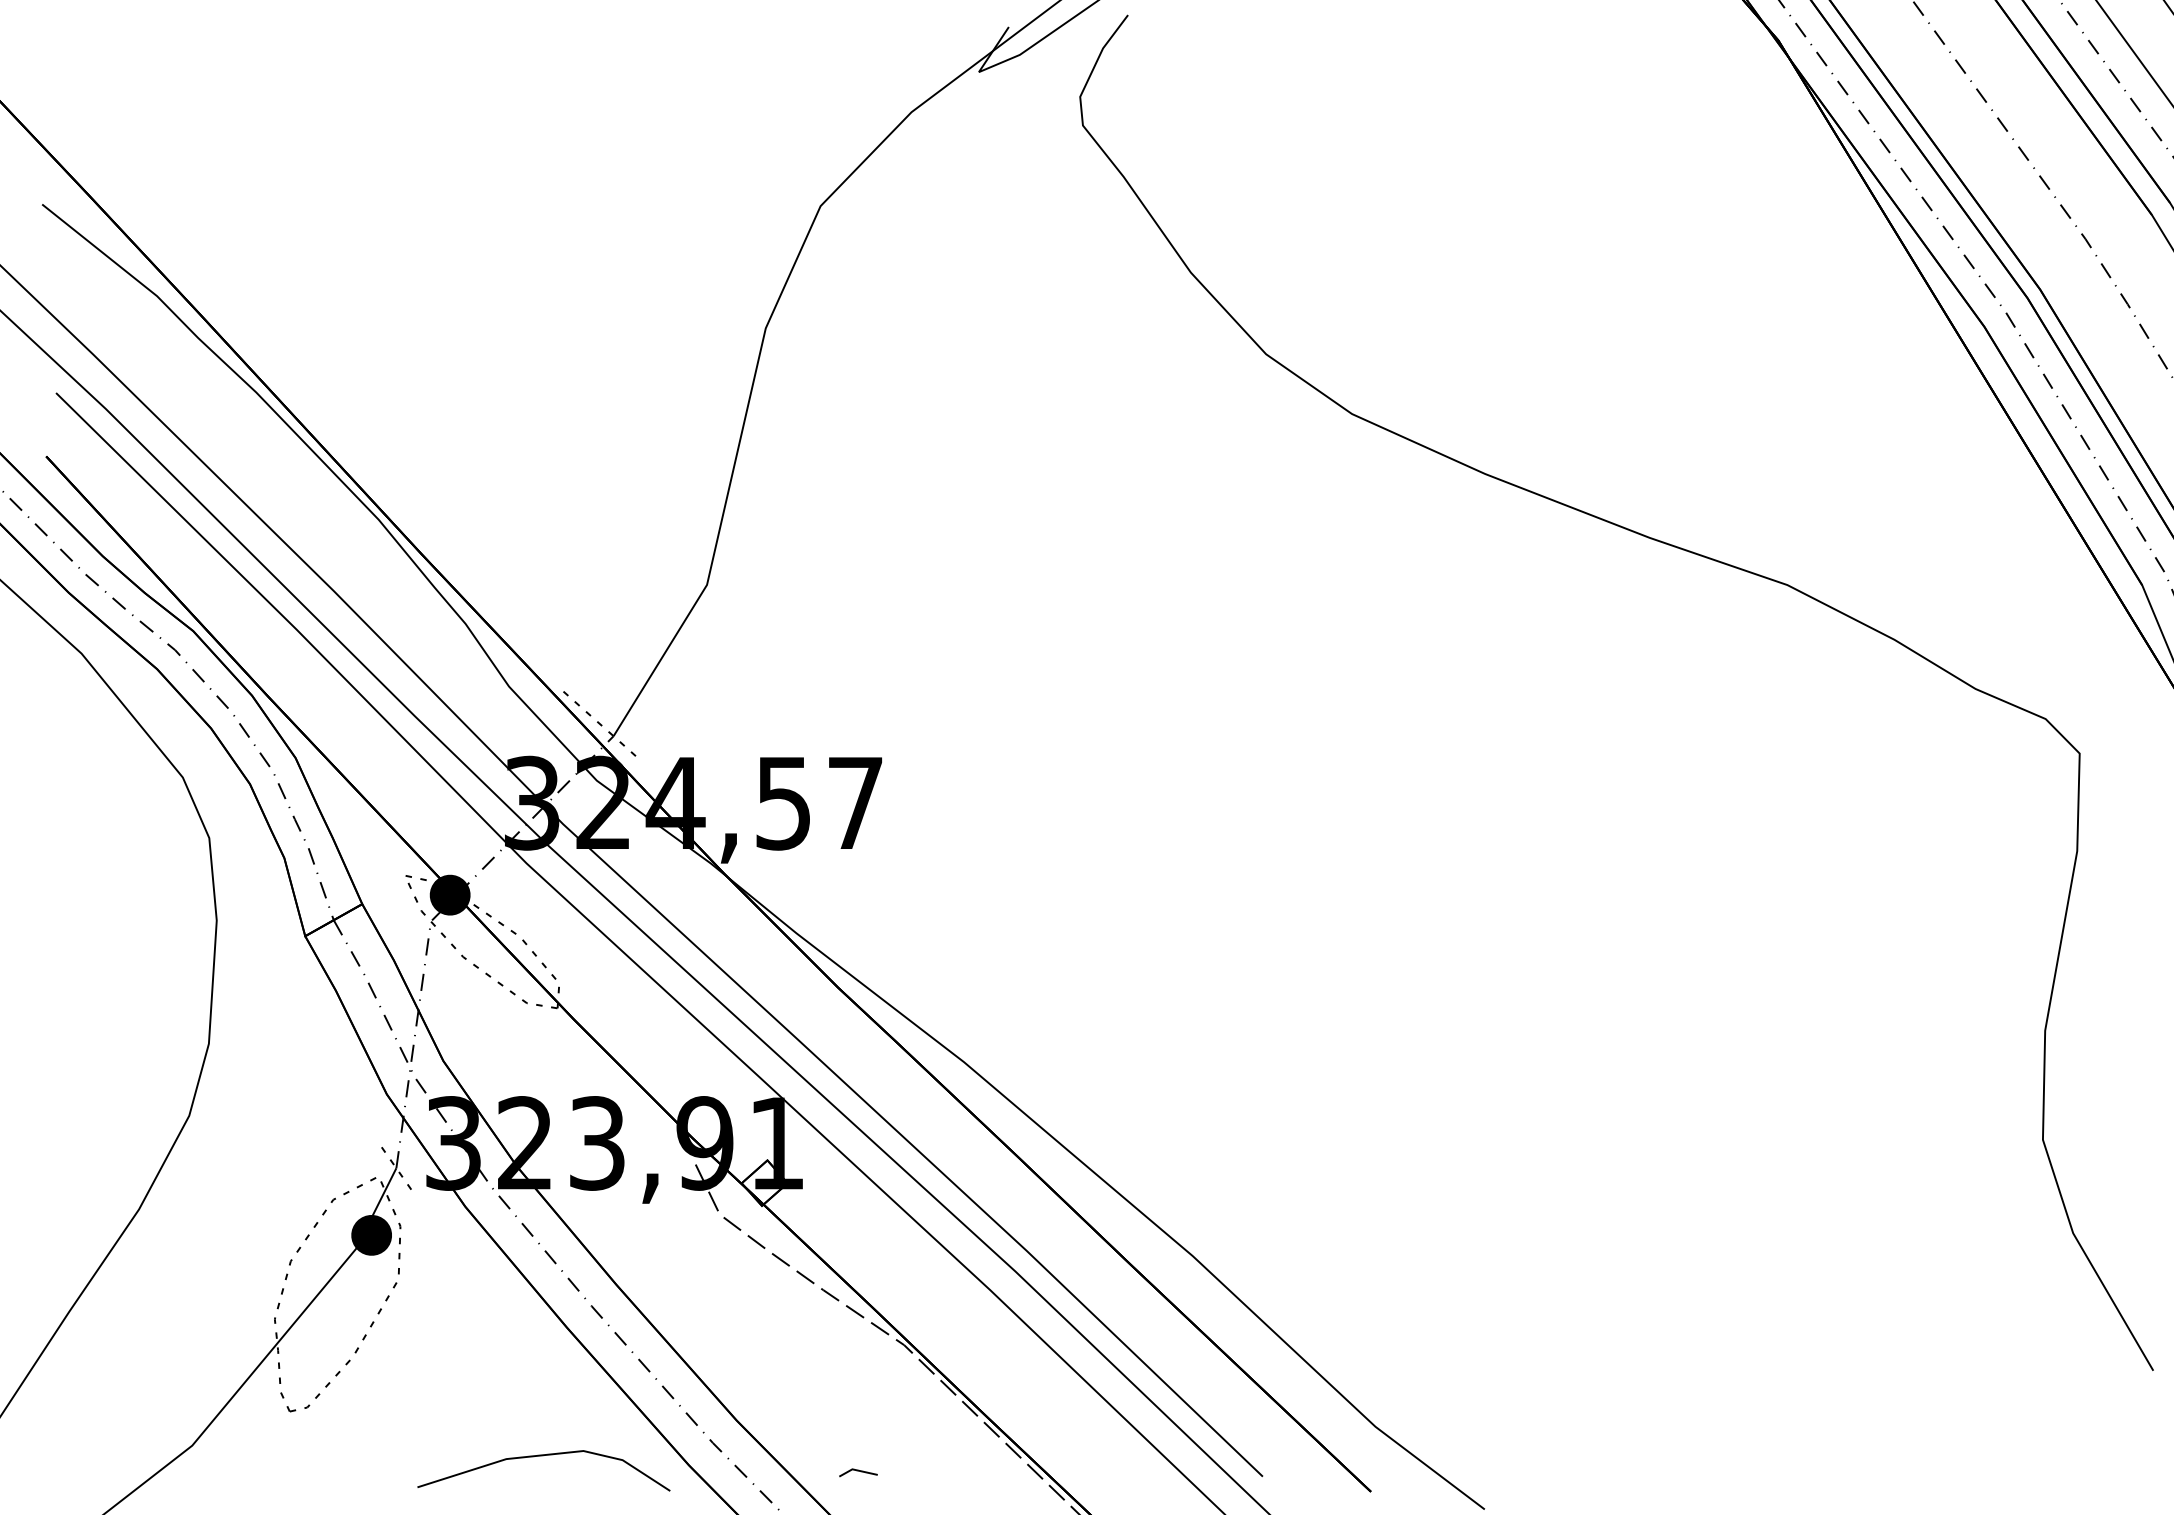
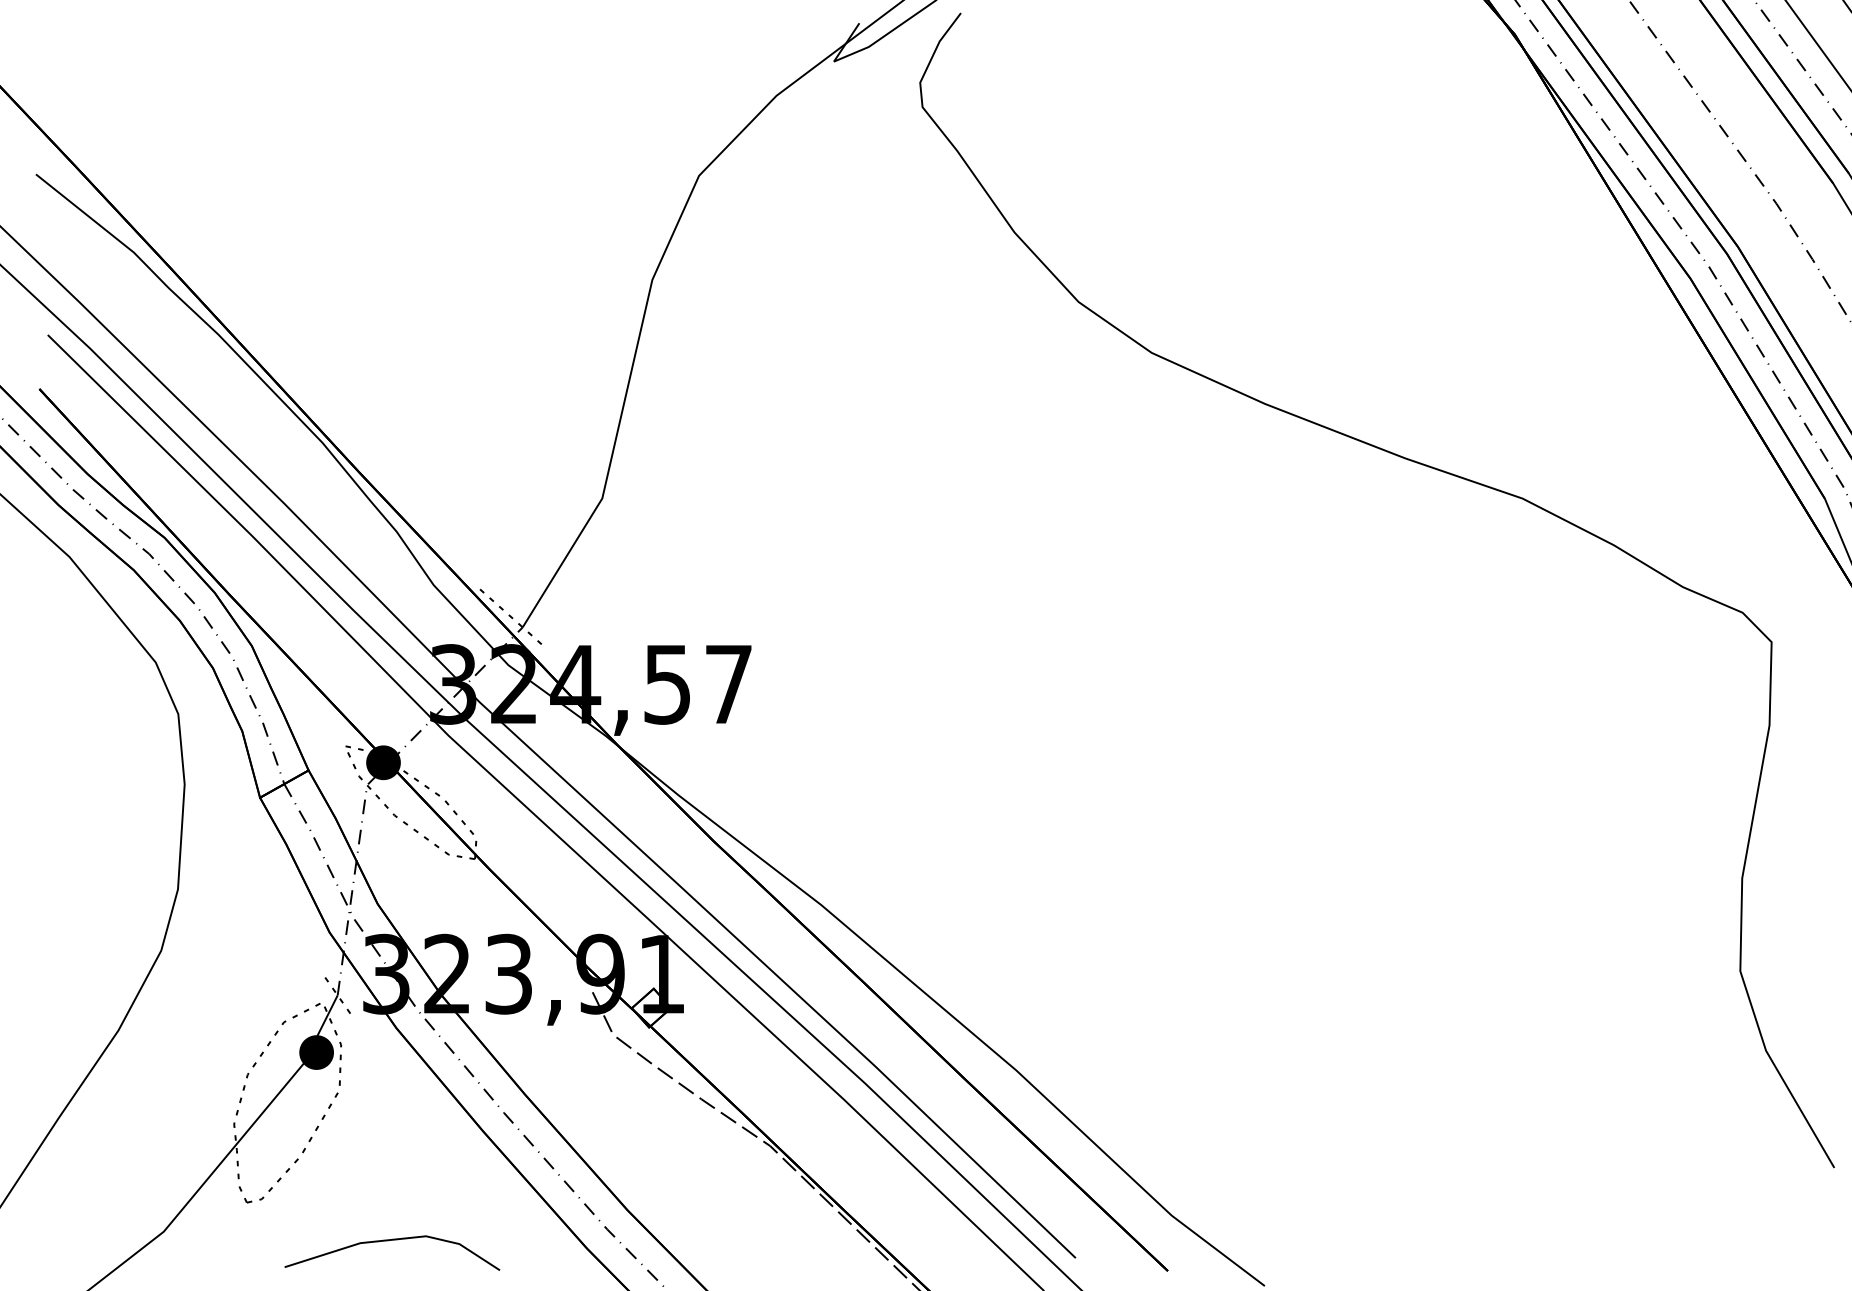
line: (539, 1457) -> (388, 1241), moved
line: (857, 1471) -> (730, 1253), removed

